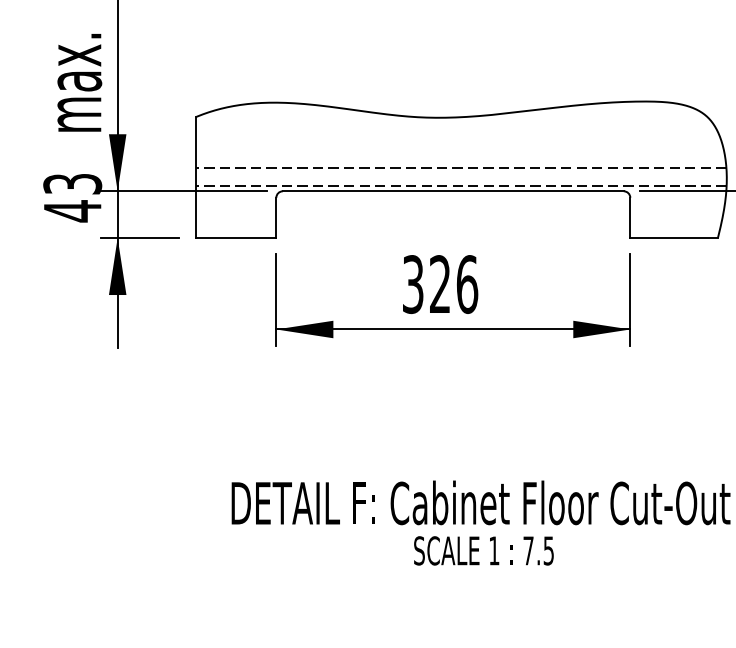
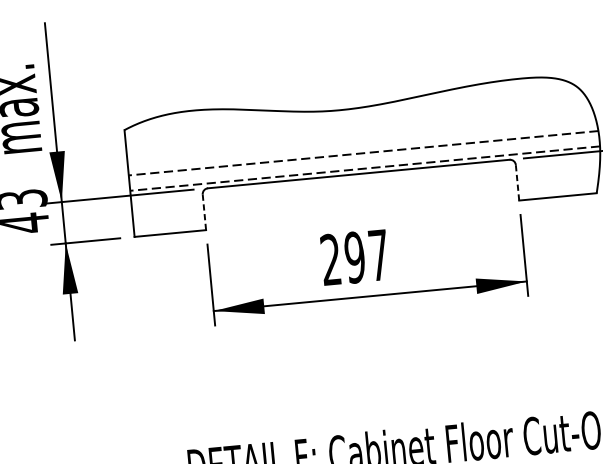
line: (630, 217) -> (517, 182), solid -> dashed
line: (276, 218) -> (204, 212), solid -> dashed
text: (440, 284) -> (355, 257), 326 -> 297

